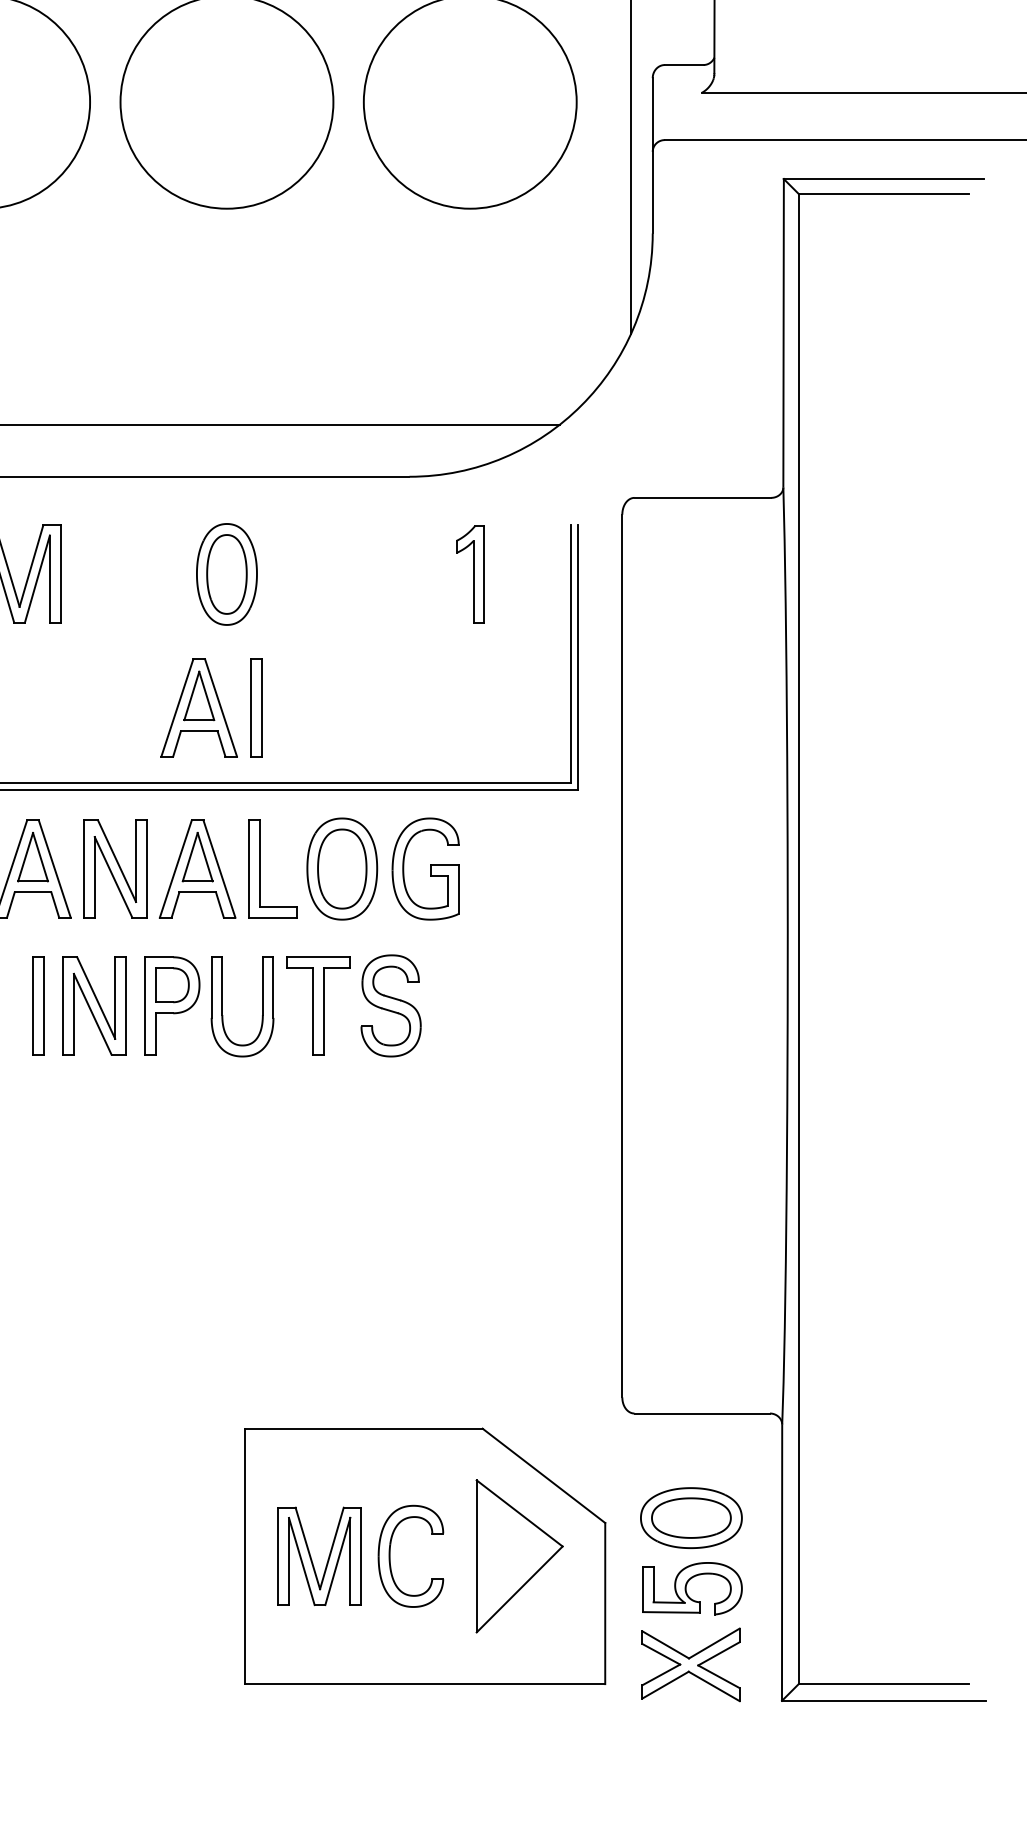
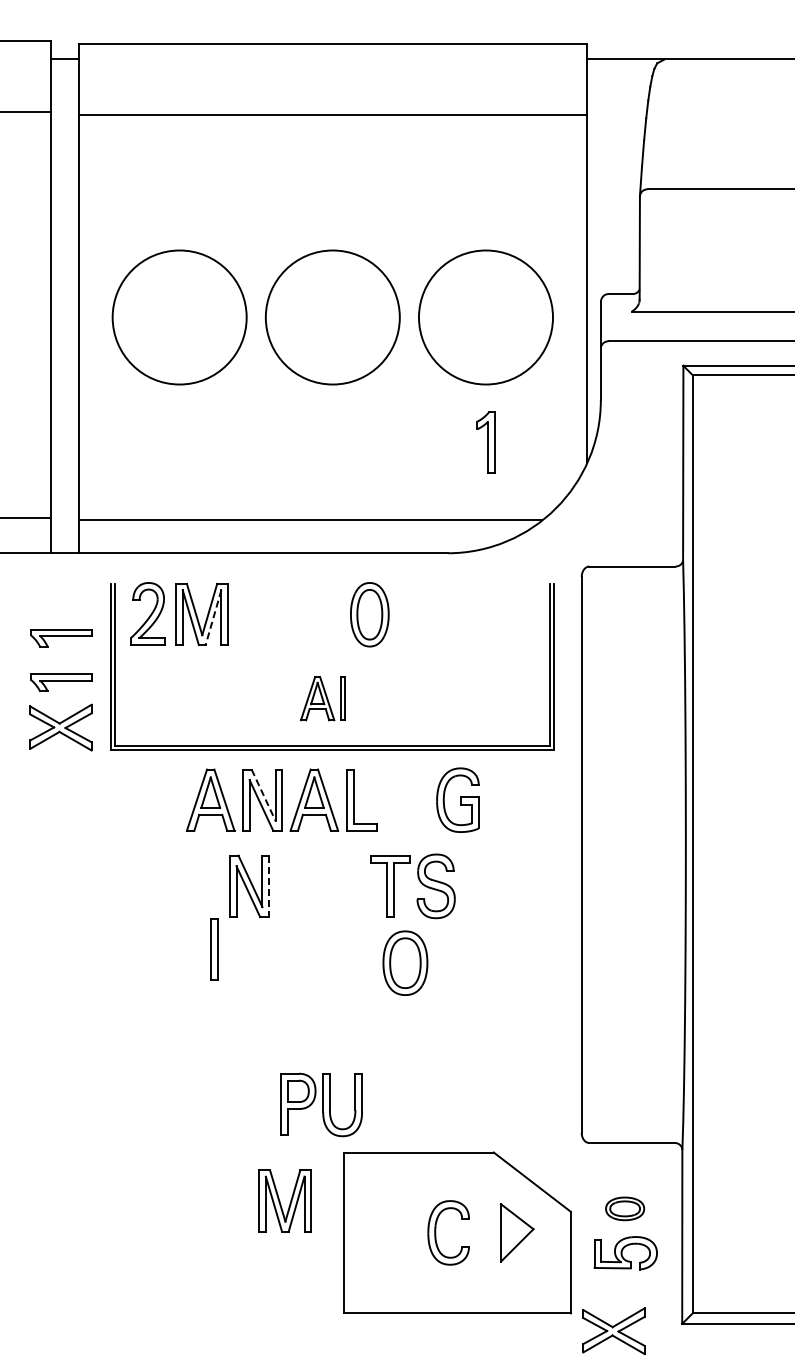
part: (226, 574) -> (369, 614), moved
part: (469, 574) -> (485, 442), moved
line: (37, 578) -> (213, 617), solid -> dashed
part: (210, 707) -> (322, 698), size x0.7
line: (116, 861) -> (263, 795), solid -> dashed
part: (342, 867) -> (405, 962), moved
part: (38, 1006) -> (214, 949), moved
line: (126, 1006) -> (269, 886), solid -> dashed
part: (208, 1006) -> (321, 1104), moved
part: (690, 1517) -> (624, 1208), size x0.6
part: (318, 1555) -> (284, 1200), moved
part: (520, 1555) -> (517, 1232), size x0.6
part: (690, 1665) -> (613, 1331), moved

